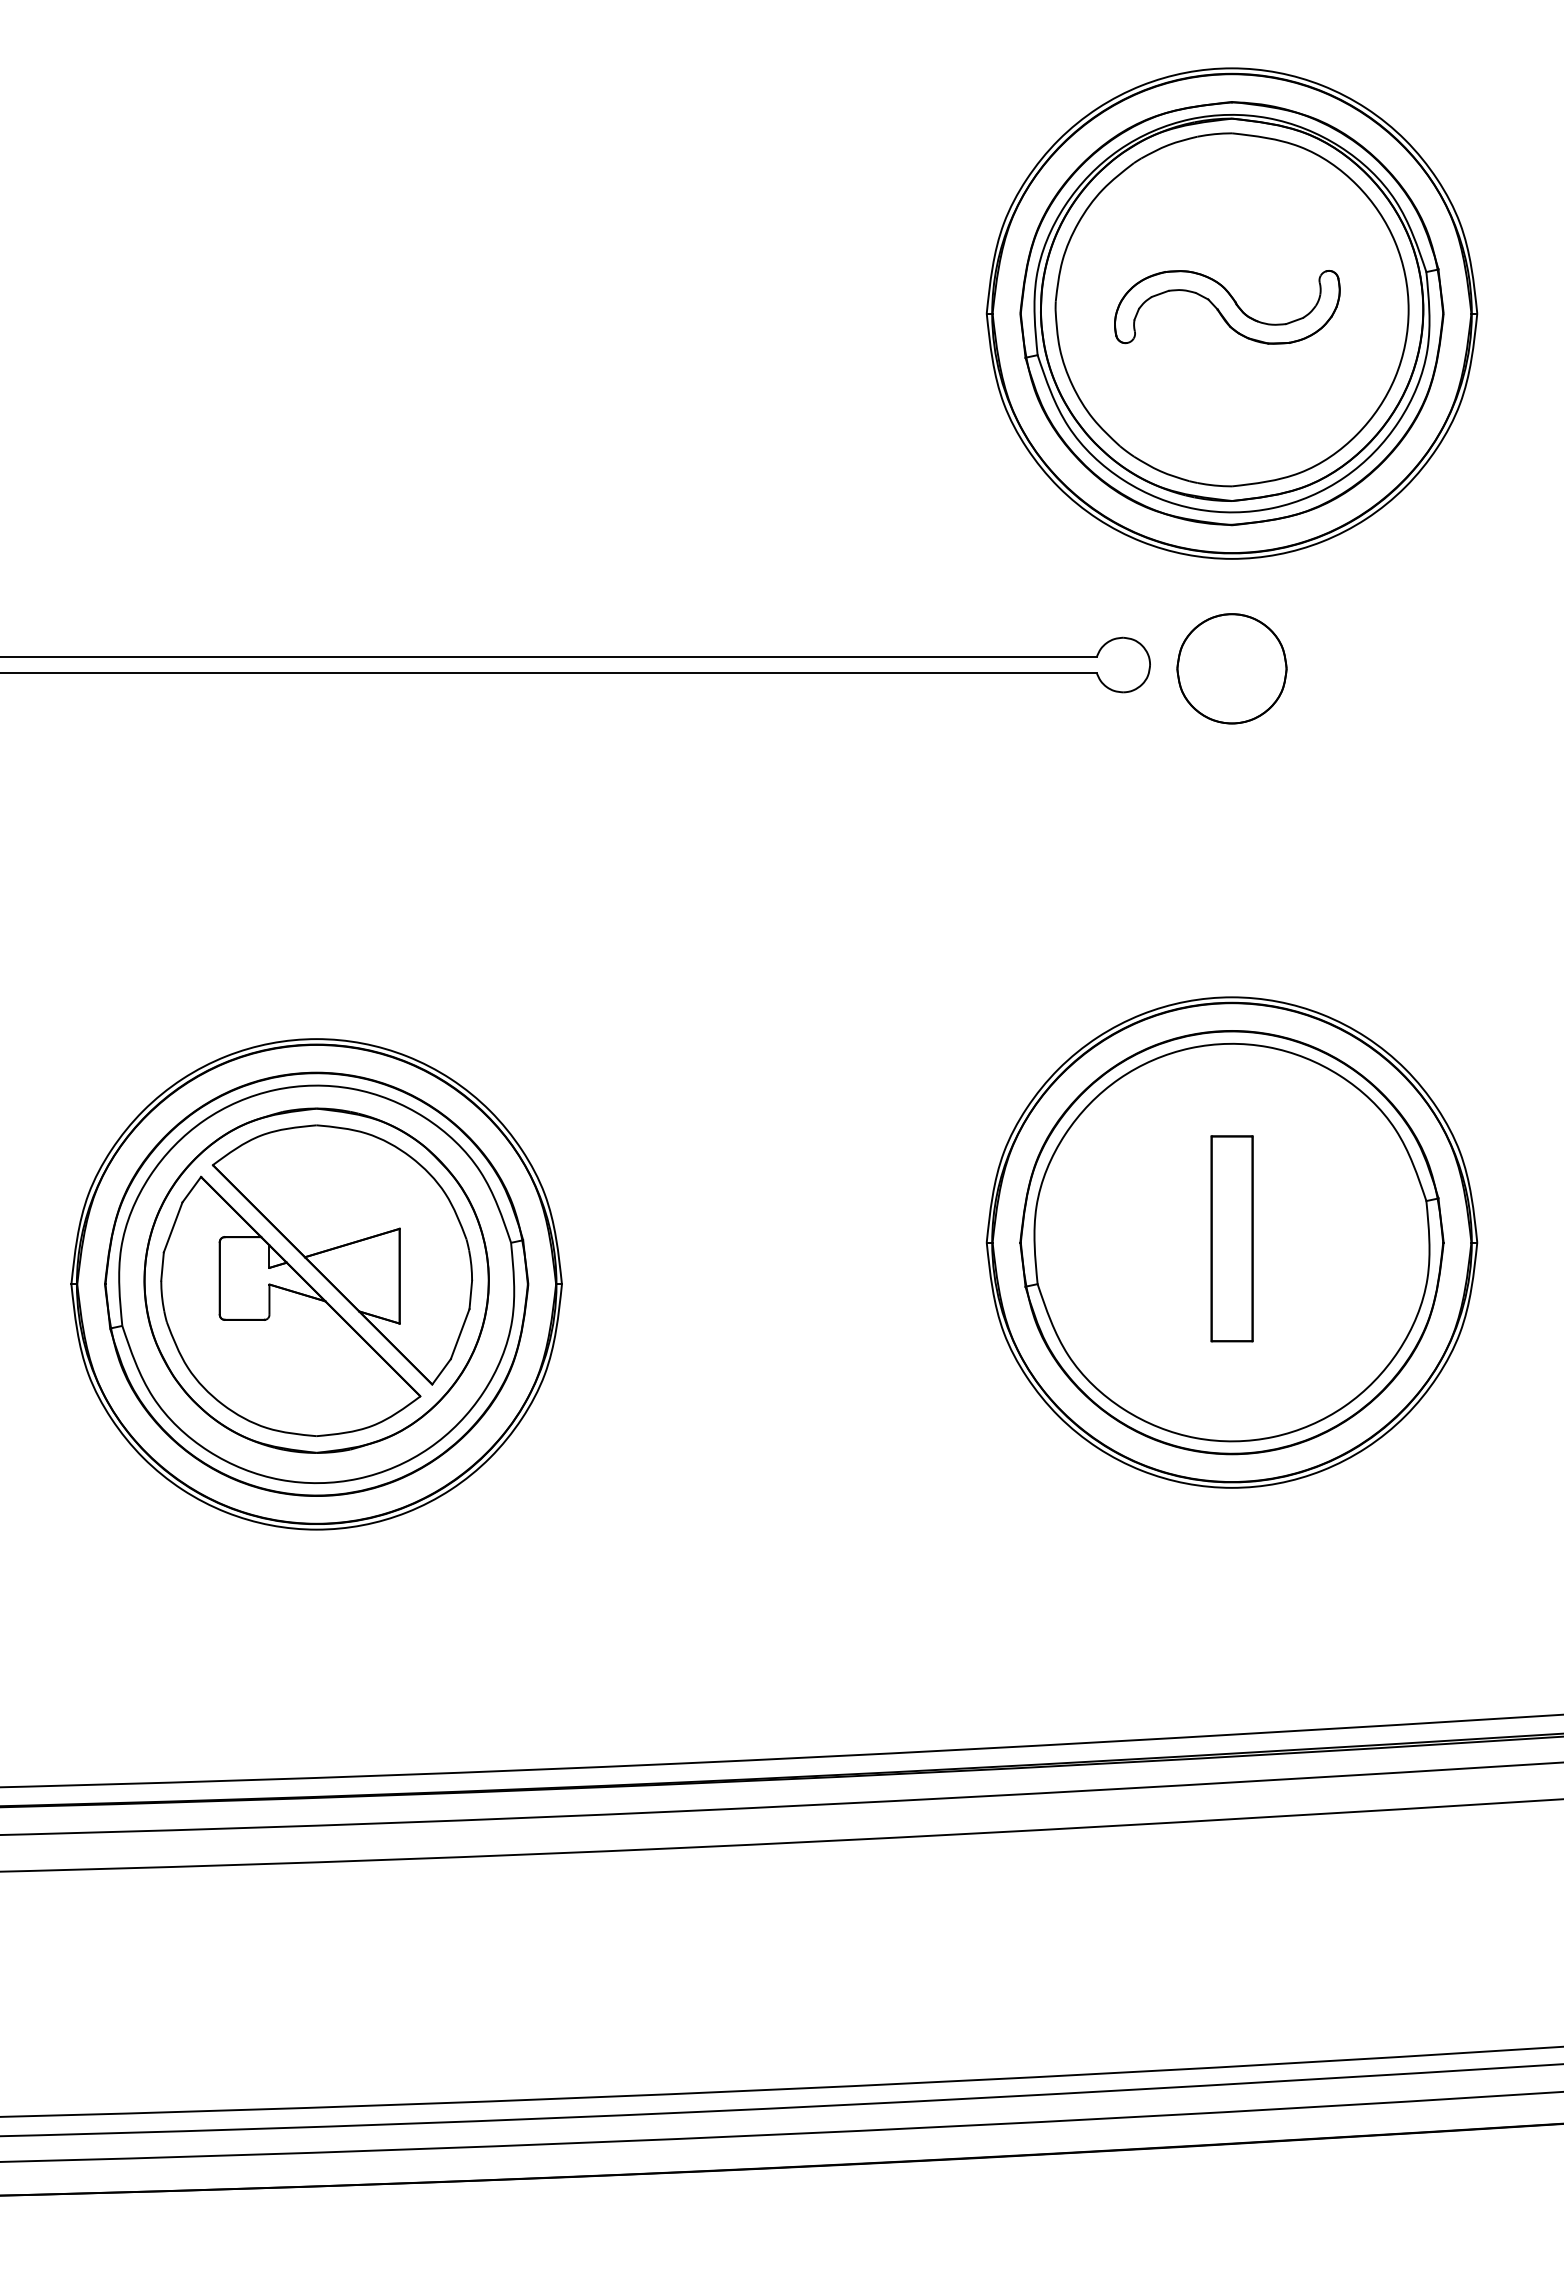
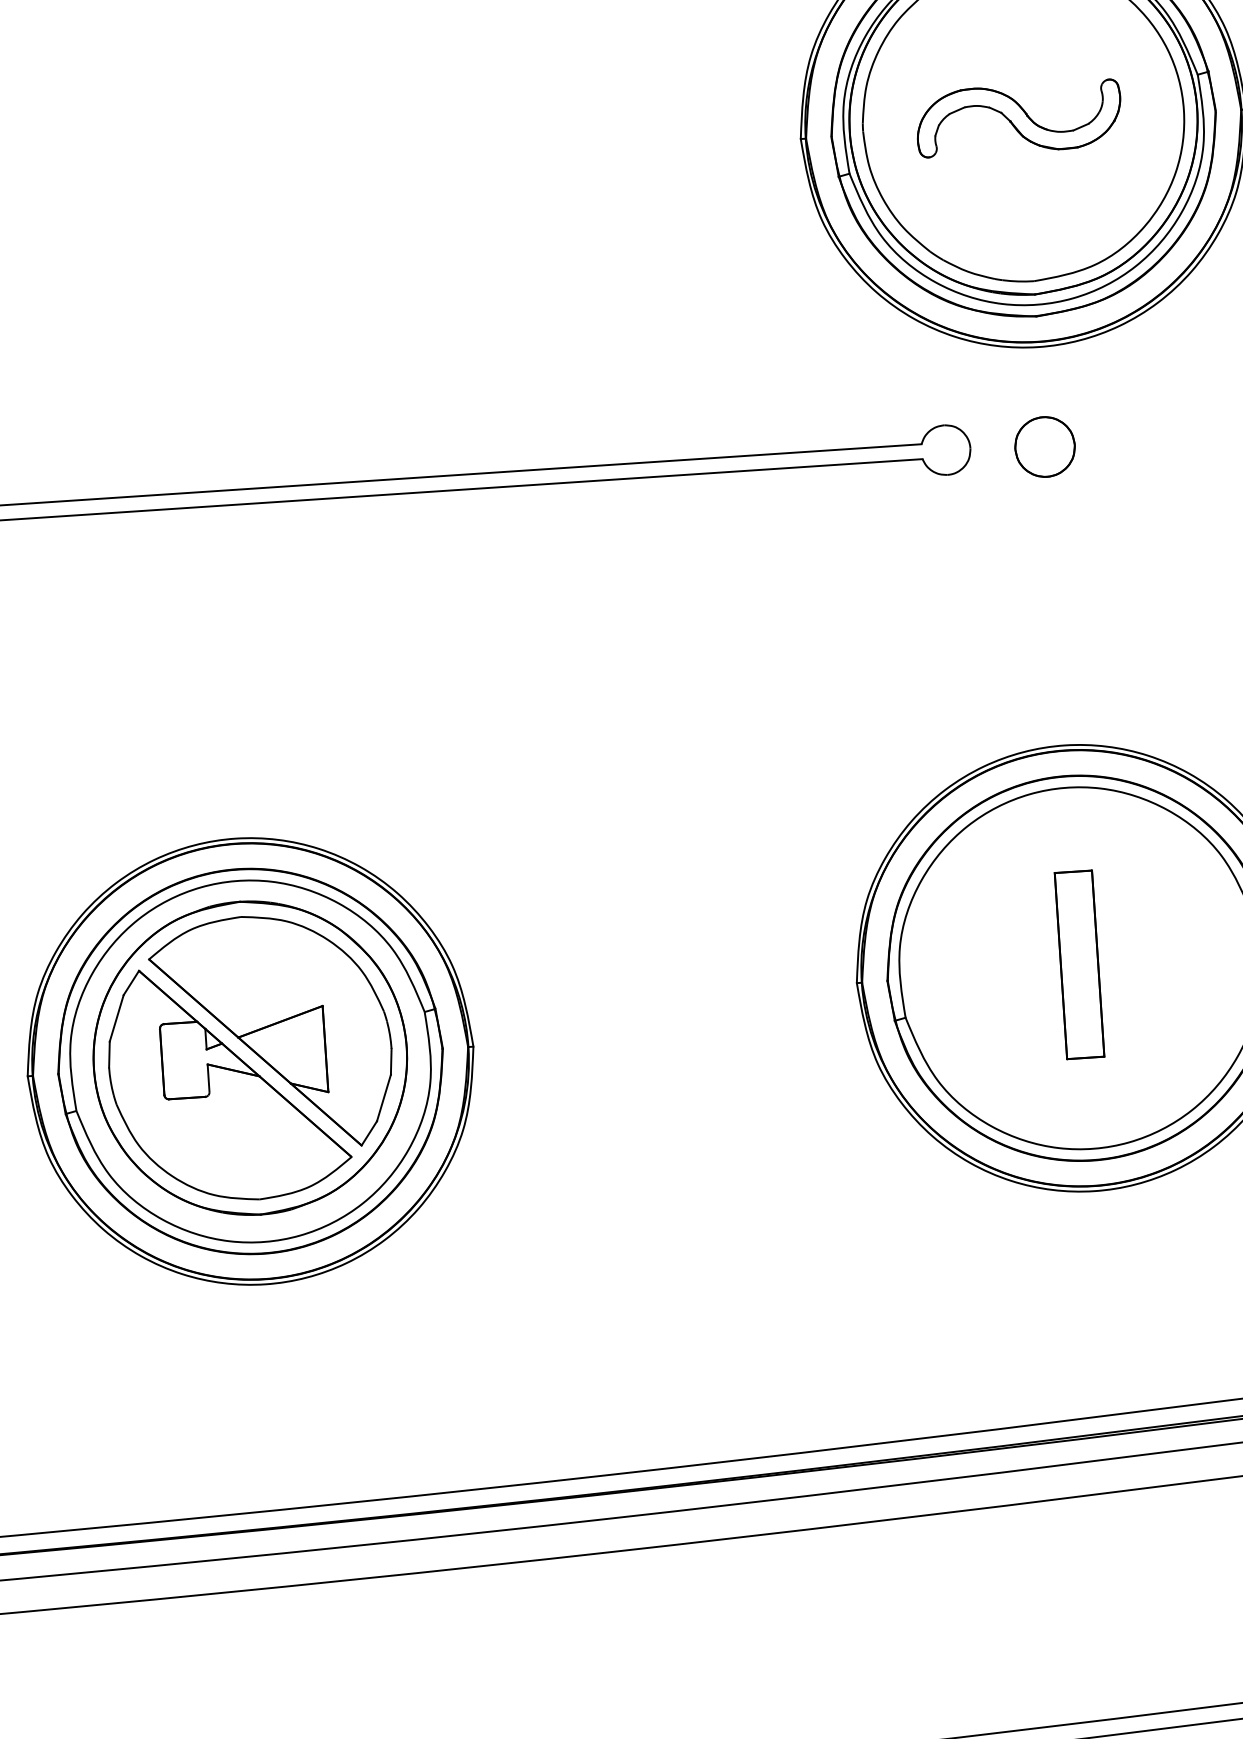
part: (1231, 668) -> (1044, 446), size x0.6

